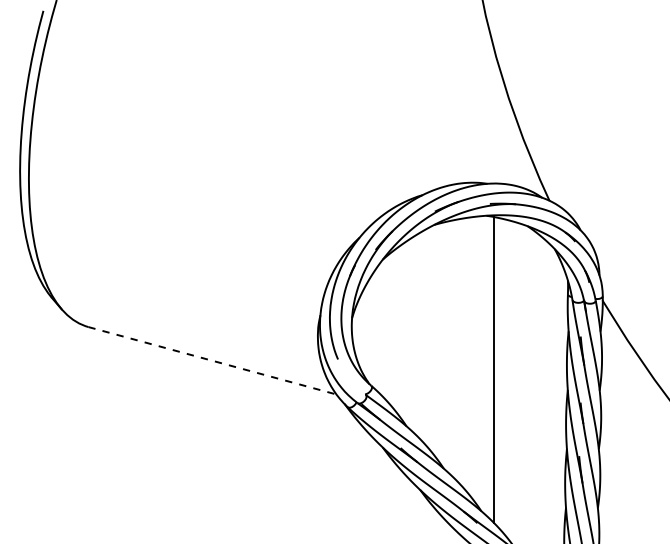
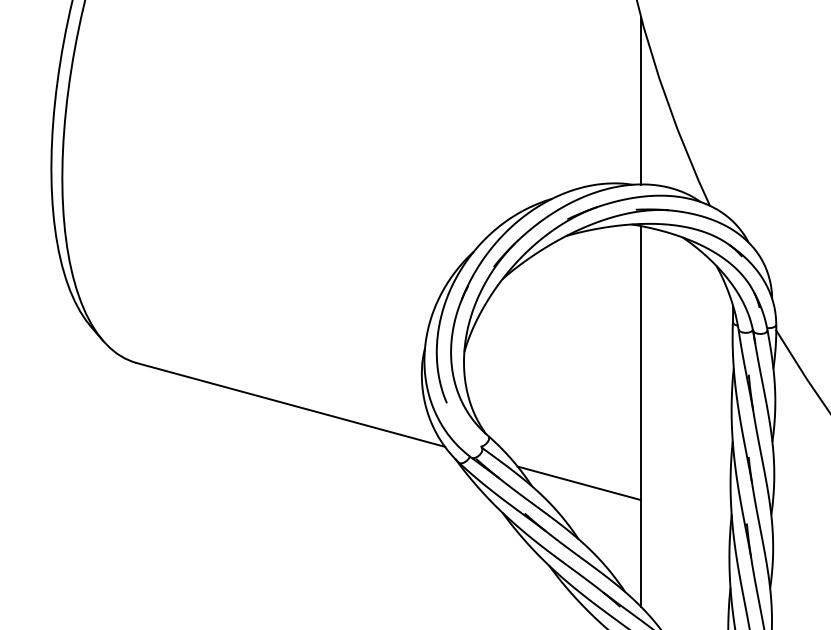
line: (493, 115) -> (640, 99), added
line: (212, 360) -> (290, 404), dashed -> solid
line: (443, 423) -> (578, 482), added

